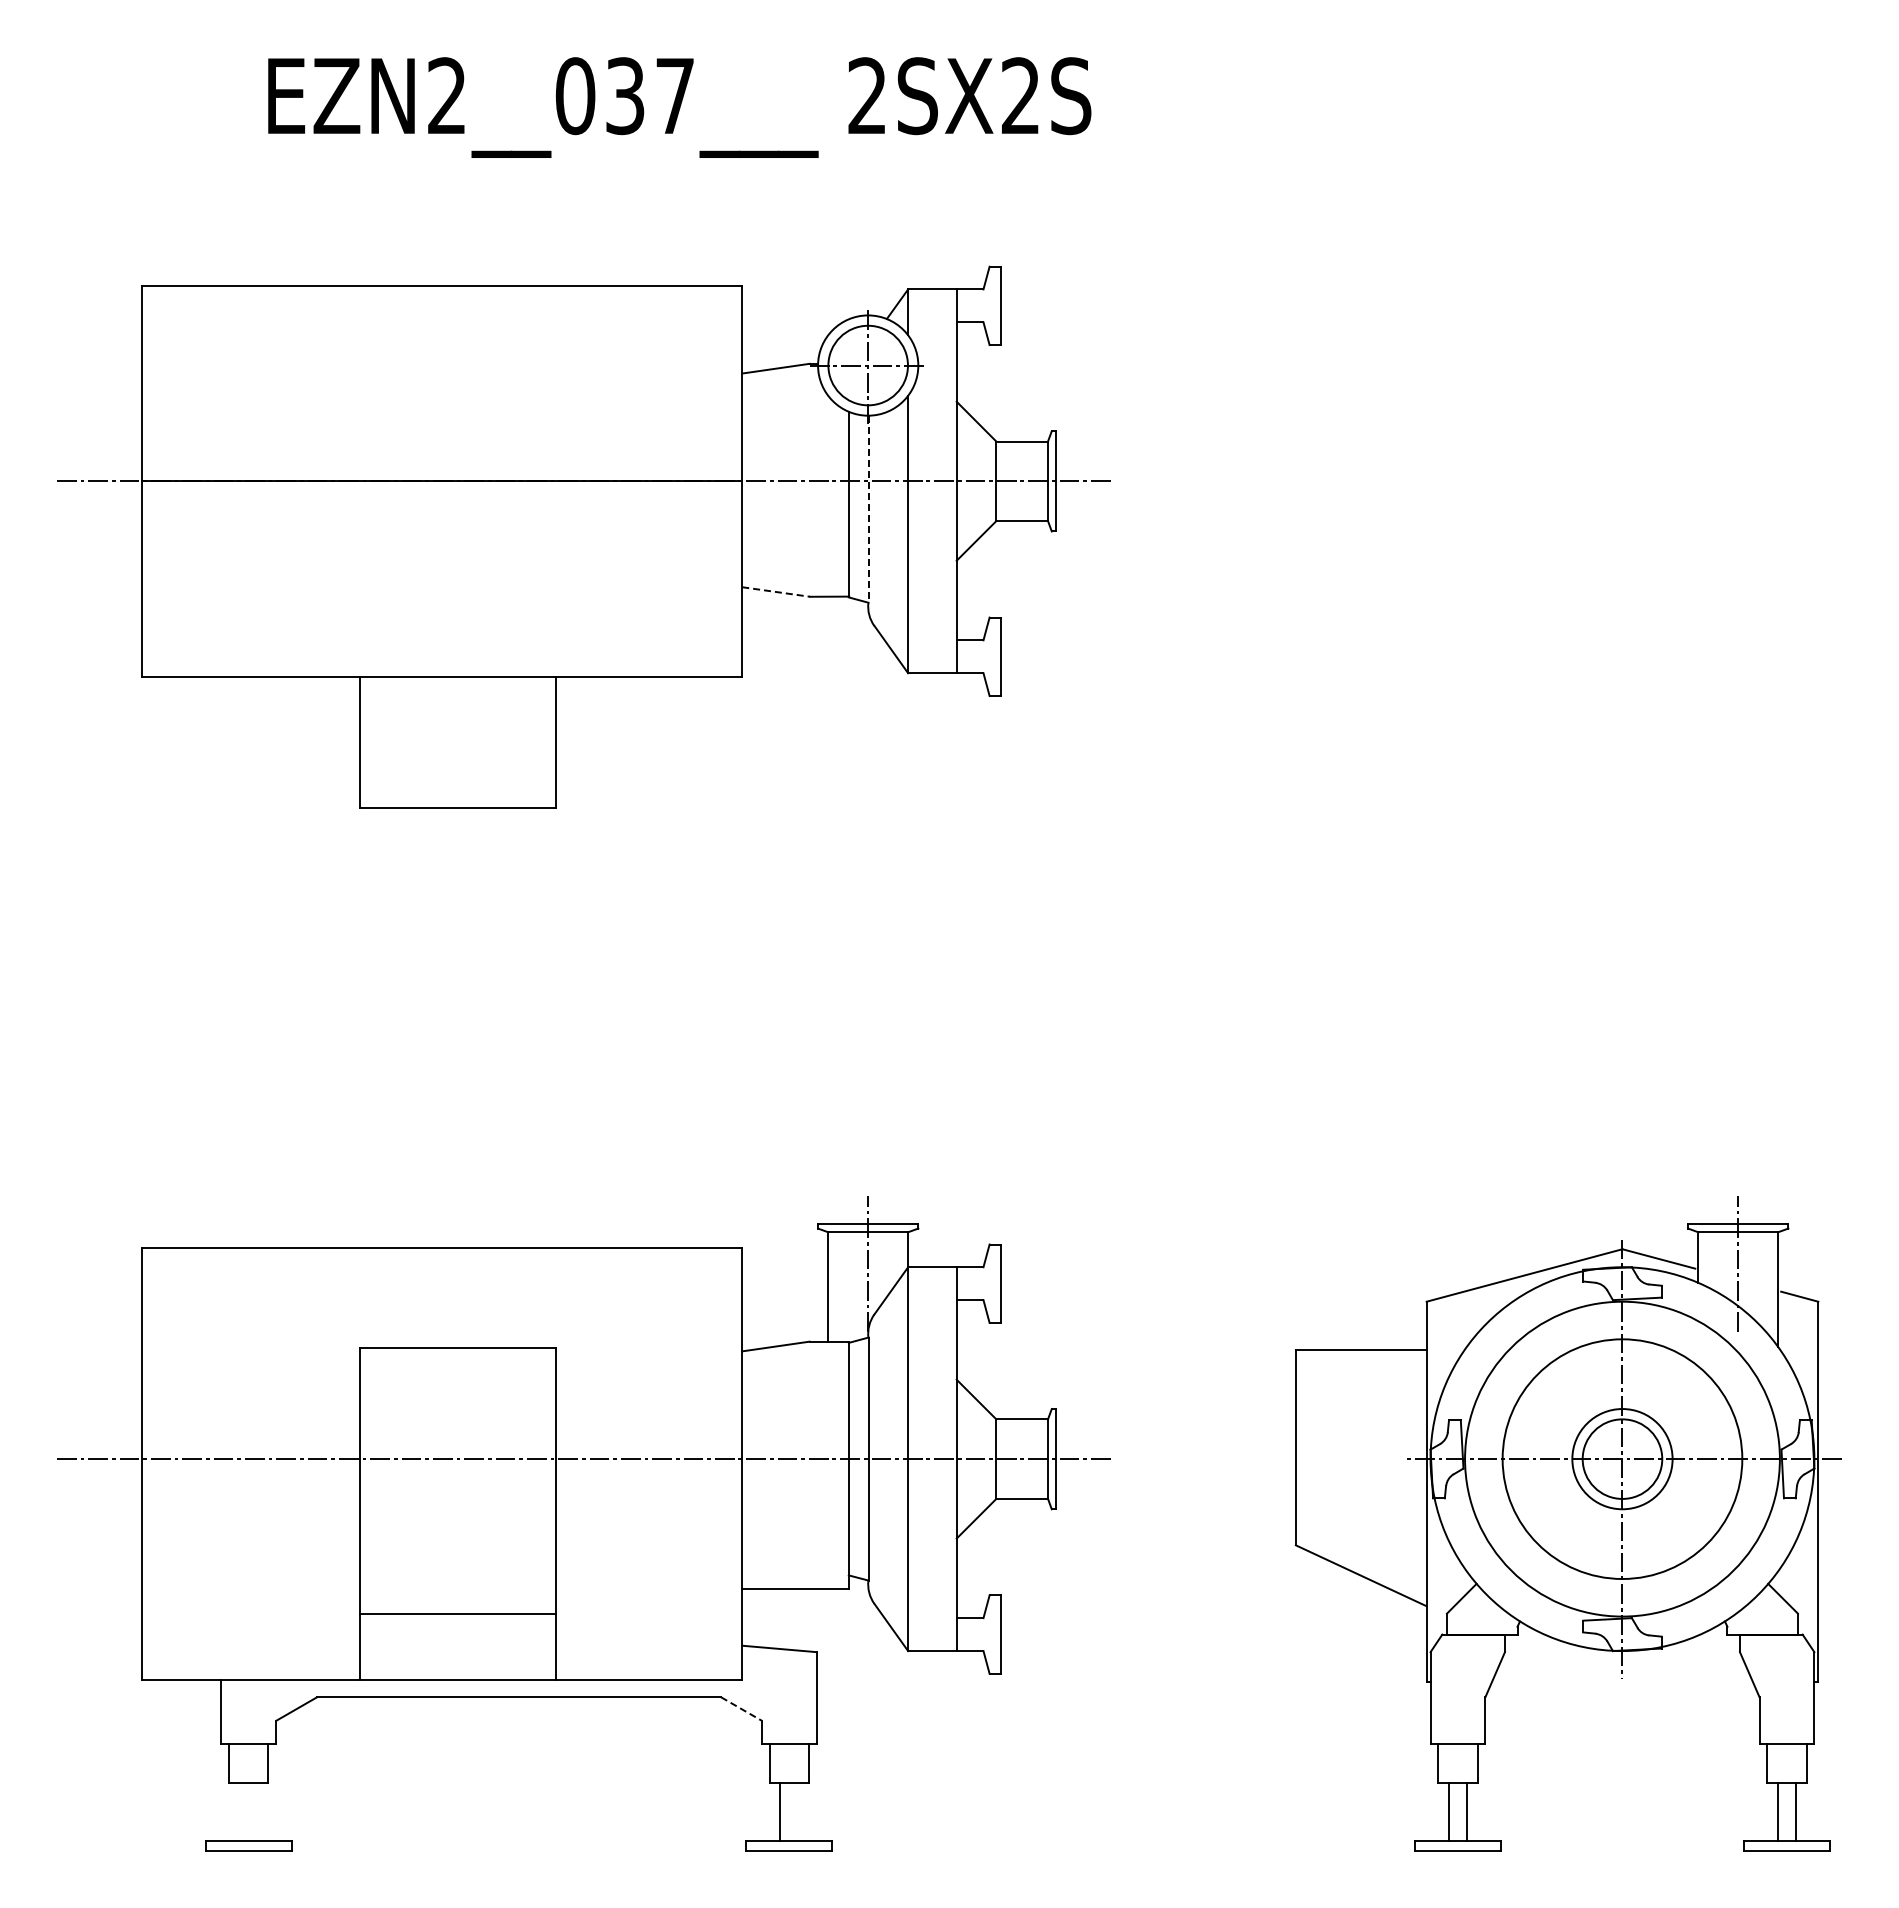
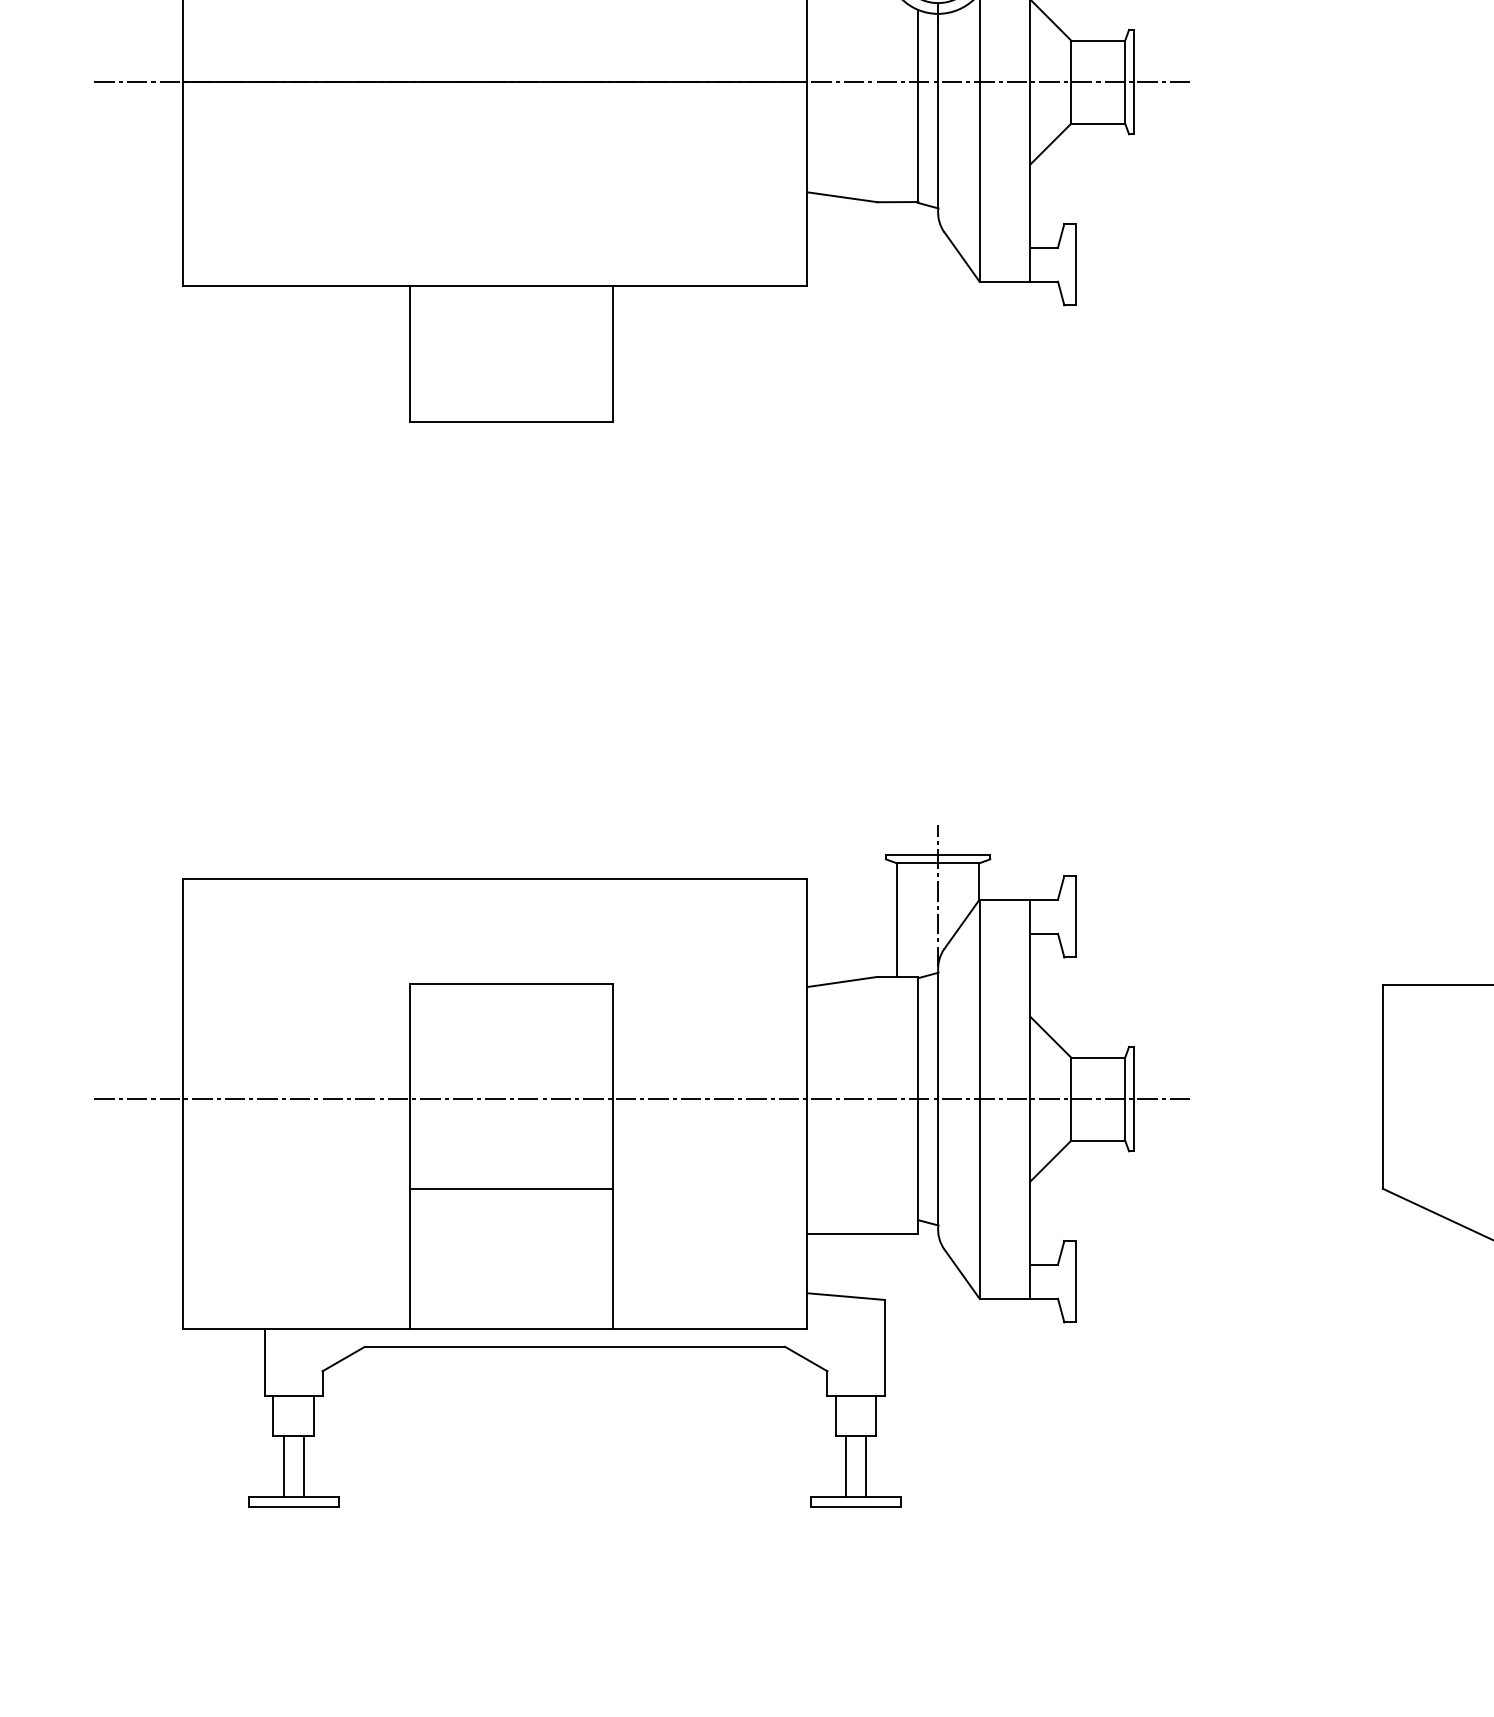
line: (868, 509) -> (938, 111), dashed -> solid
line: (776, 592) -> (842, 197), dashed -> solid
line: (457, 1614) -> (510, 1188), moved
line: (741, 1709) -> (806, 1359), dashed -> solid
line: (239, 1812) -> (284, 1466), added
line: (258, 1812) -> (303, 1466), added
line: (798, 1812) -> (865, 1466), added

